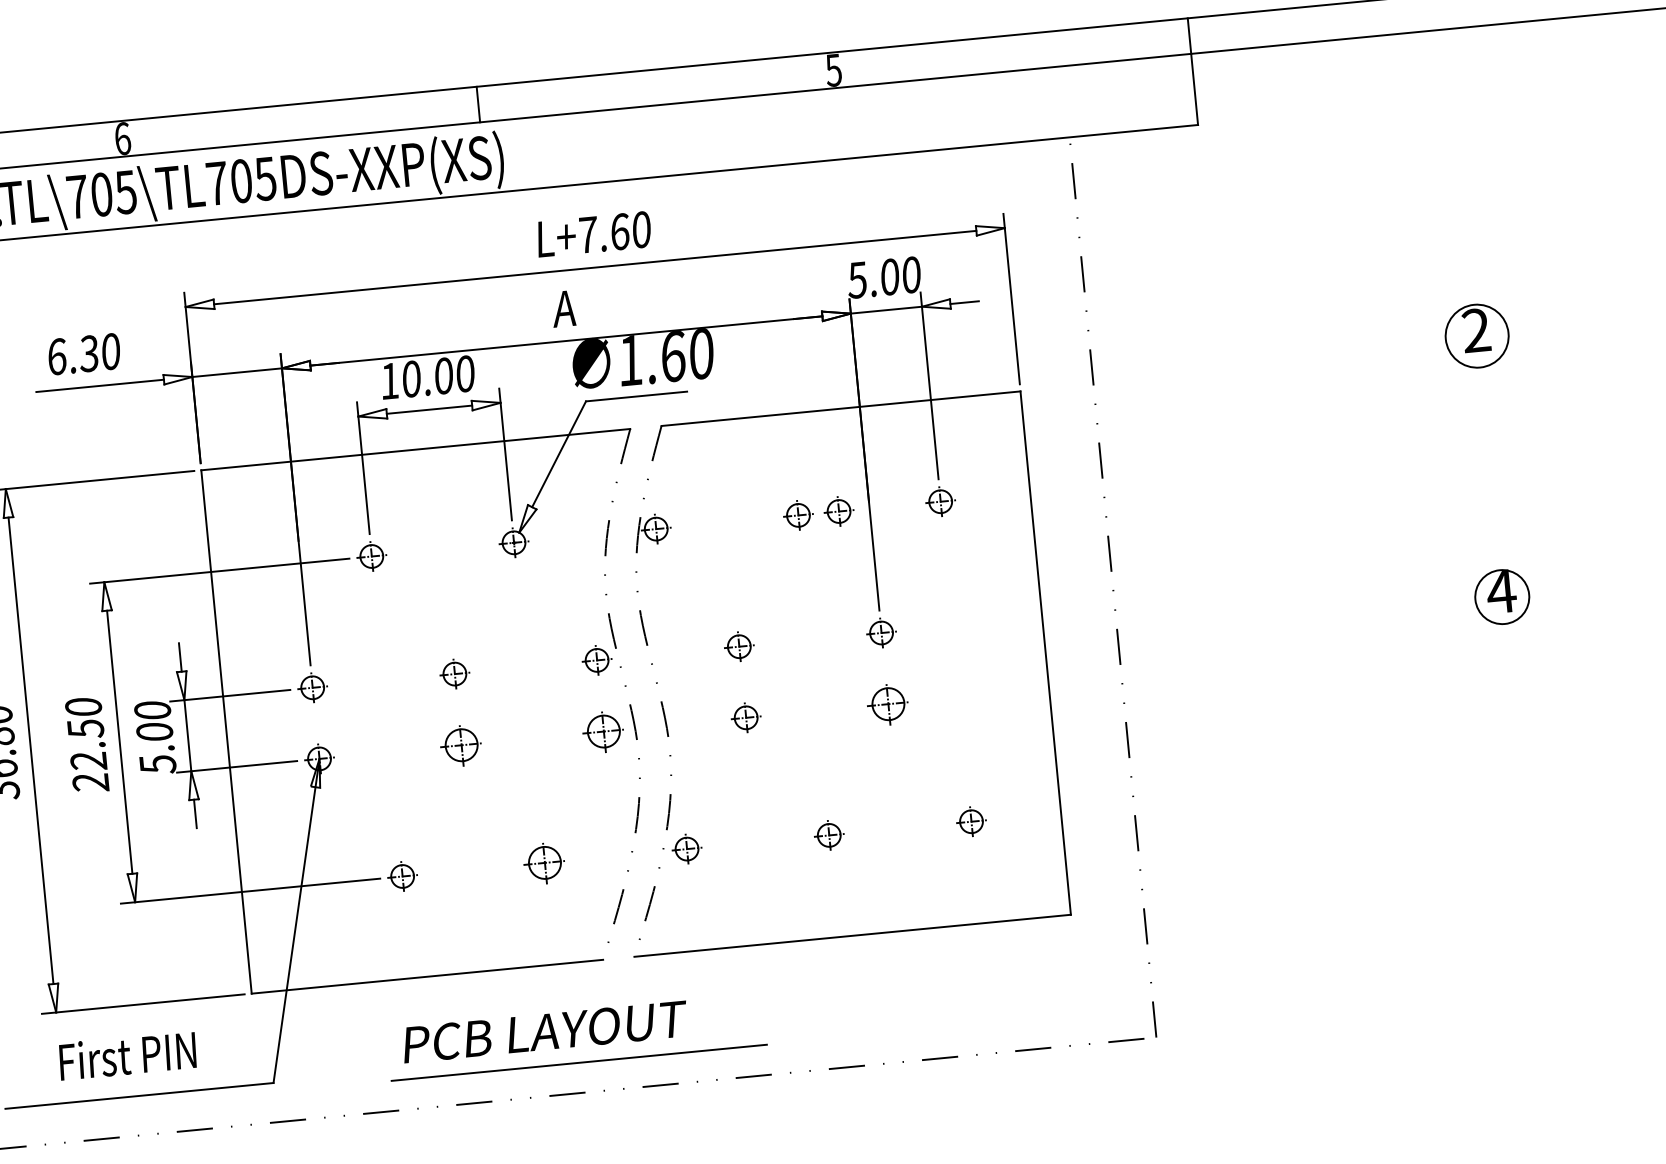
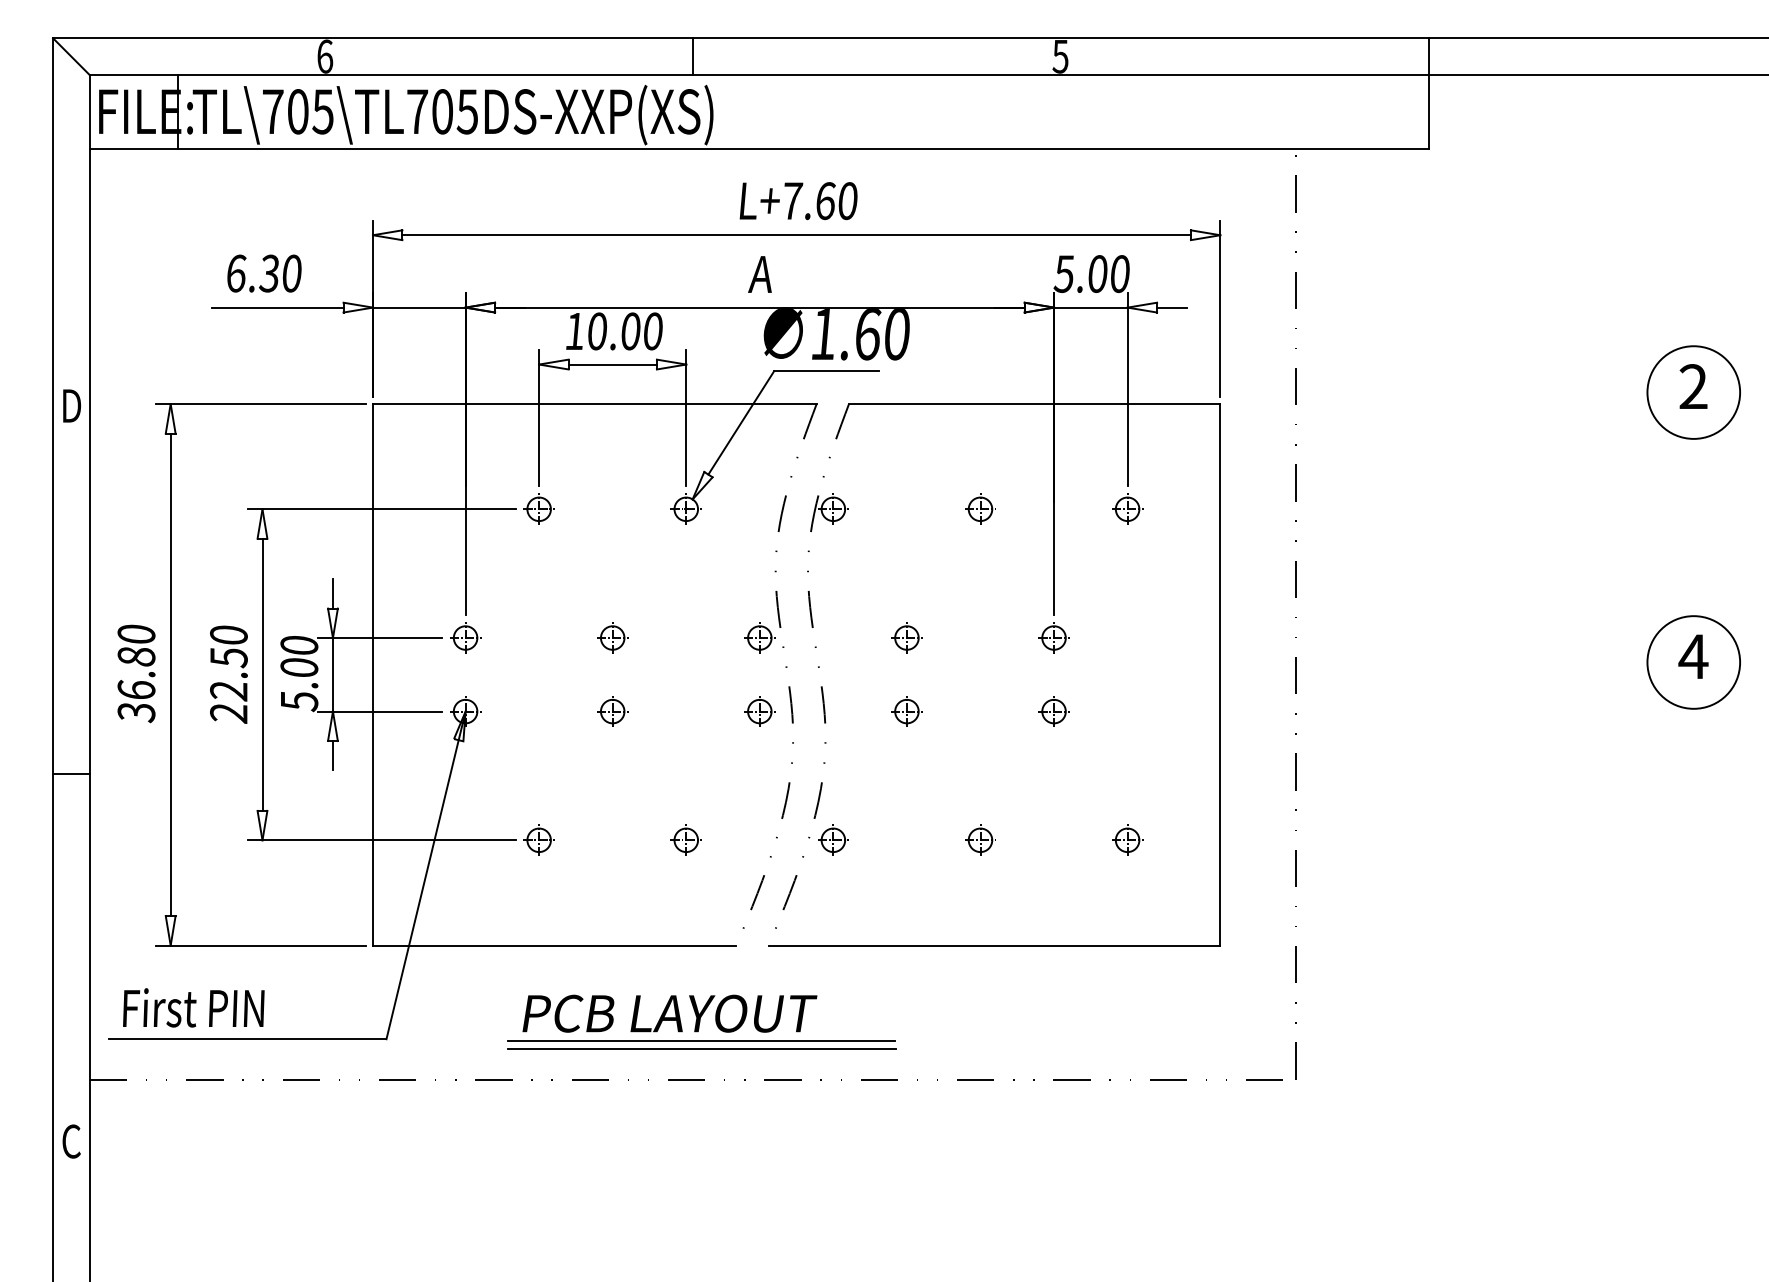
circle: (1476, 336) -> (1693, 392), size x1.43
part: (838, 510) -> (1022, 508), removed
circle: (1502, 597) -> (1693, 662), size x1.67
part: (887, 704) -> (1053, 711), size x0.71
part: (603, 731) -> (759, 711), size x0.71
part: (461, 745) -> (612, 711), size x0.71
part: (544, 862) -> (685, 839), size x0.71
text: (127, 1055) -> (193, 1007), moved
line: (578, 1055) -> (701, 1041), added

